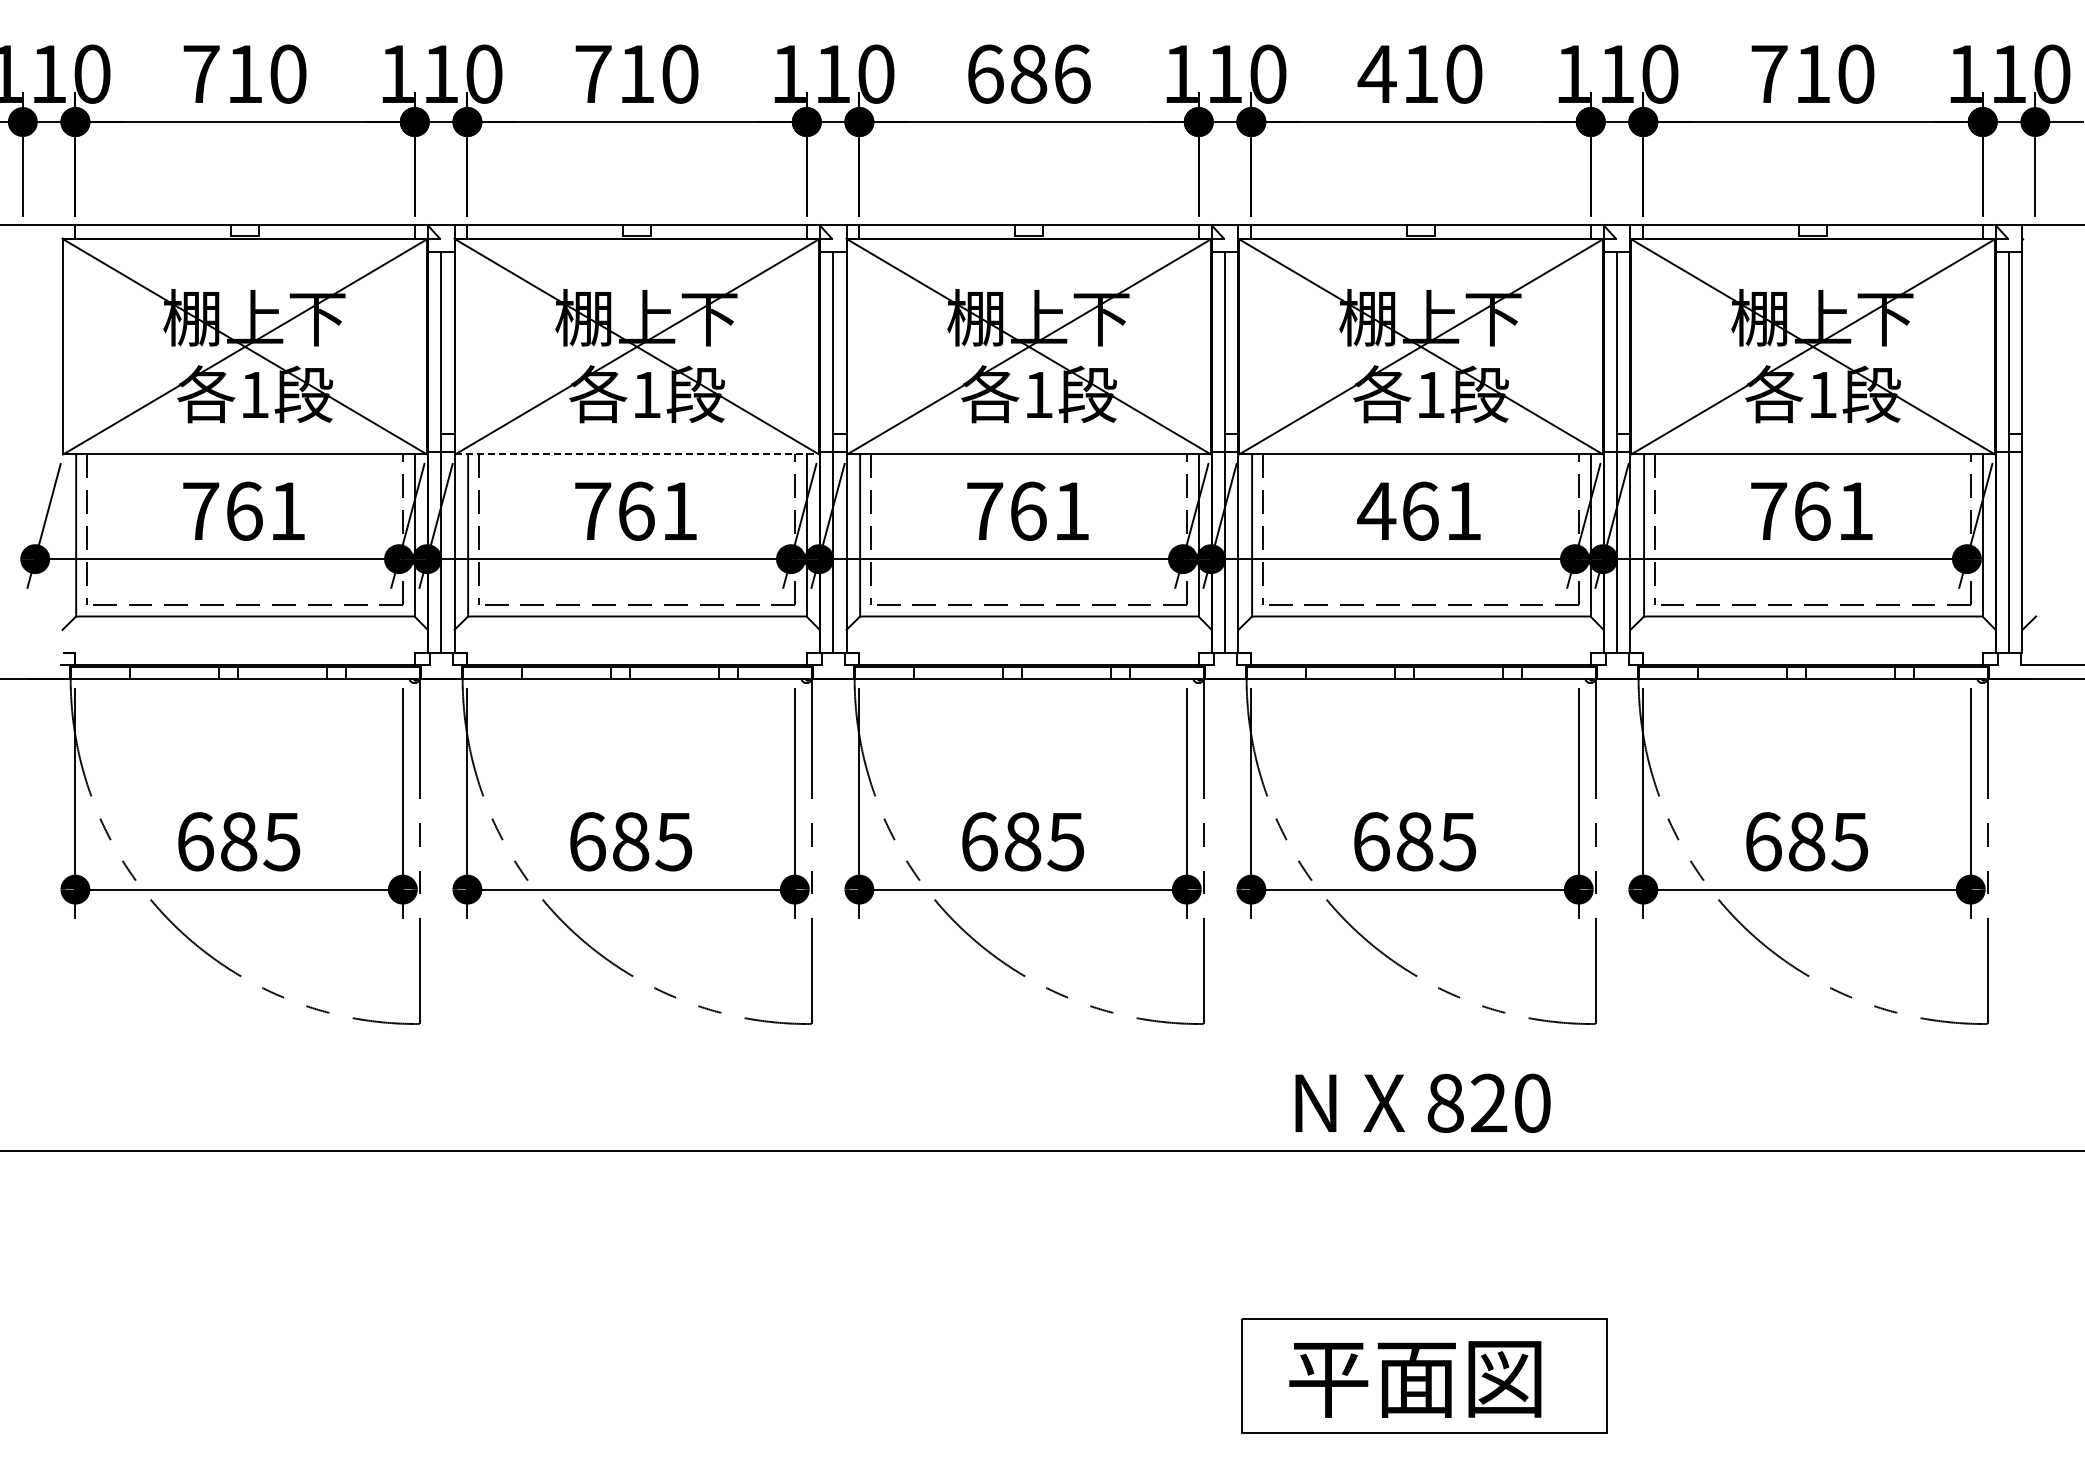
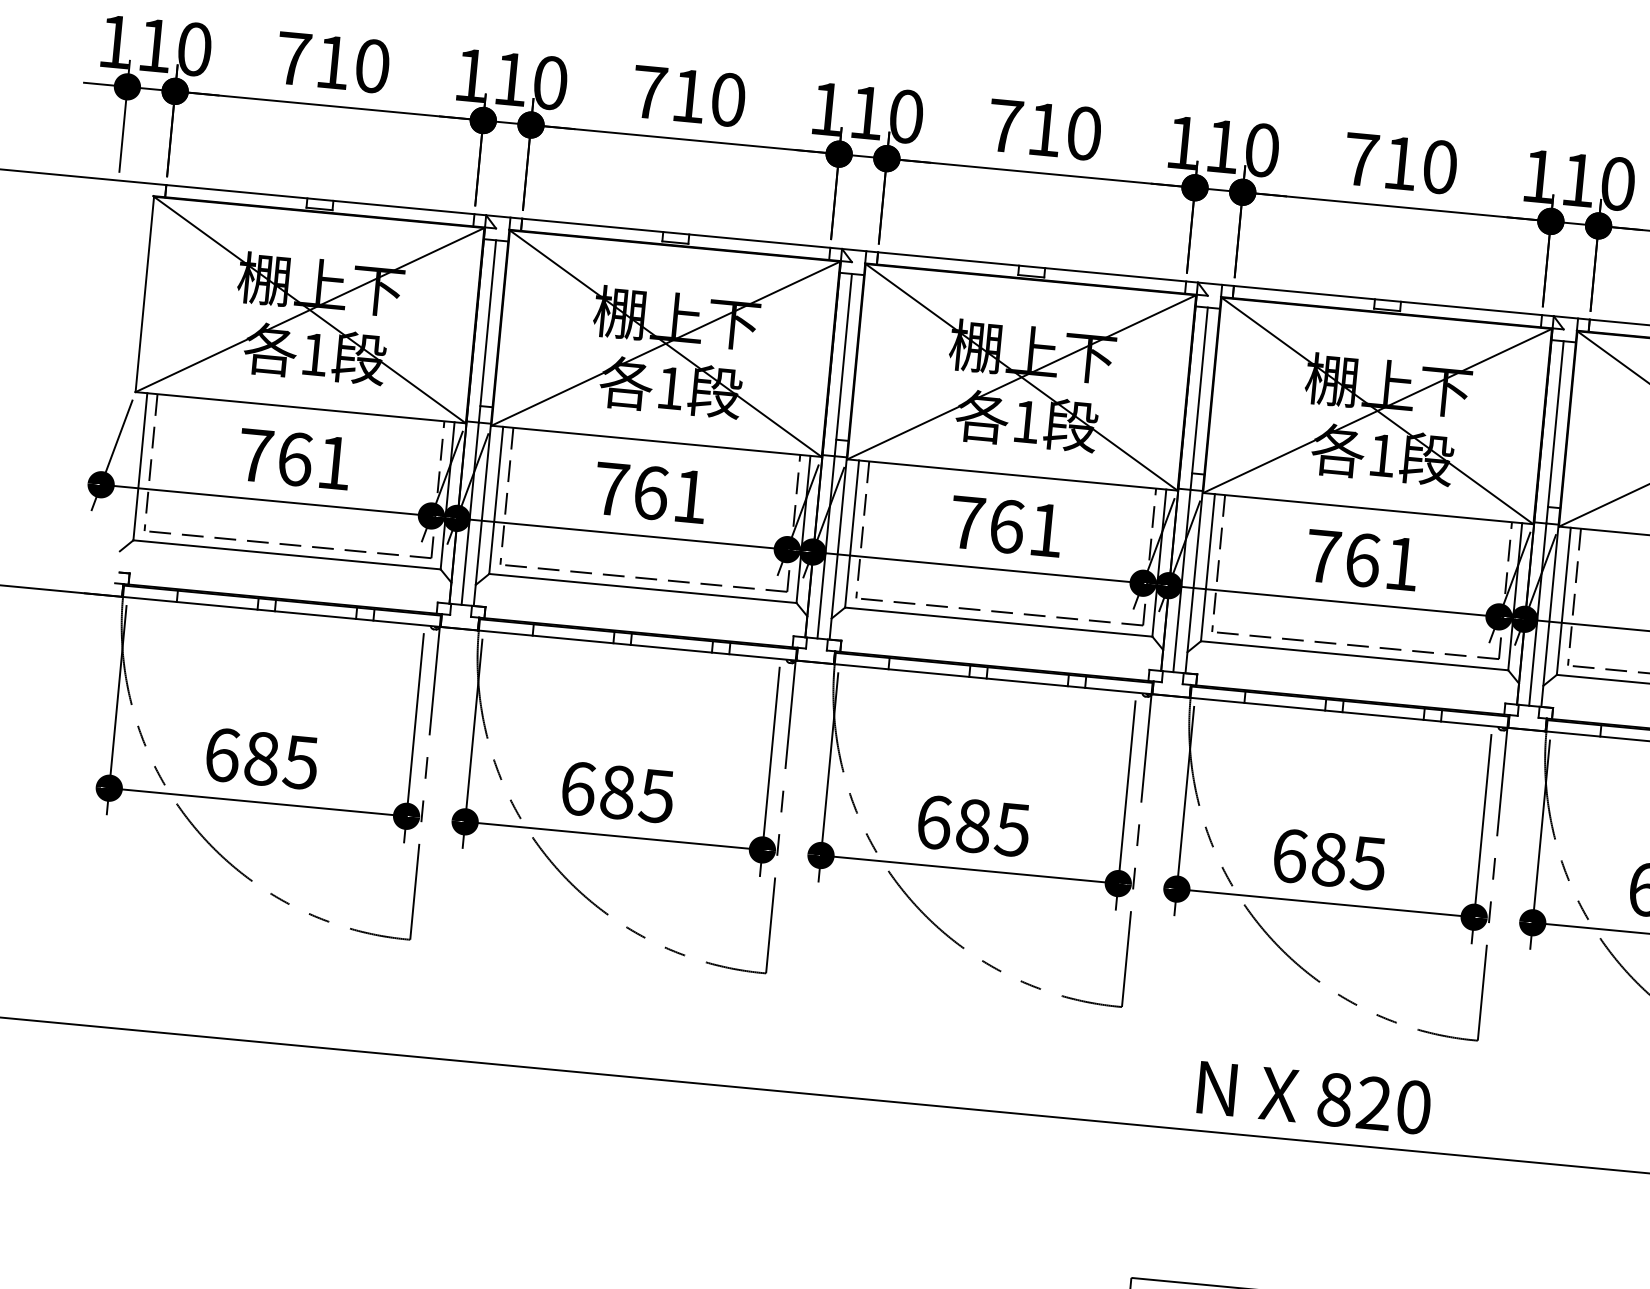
text: (1028, 73) -> (1044, 129), 686 -> 710
text: (1376, 73) -> (1360, 158), 410 -> 710
line: (637, 454) -> (656, 441), dashed -> solid
text: (1376, 510) -> (1323, 555), 461 -> 761

